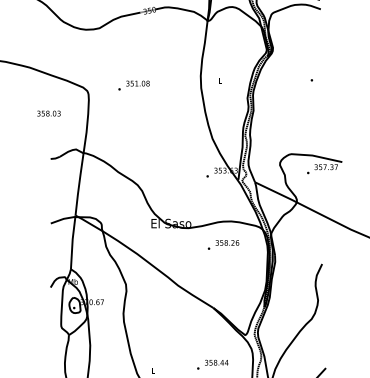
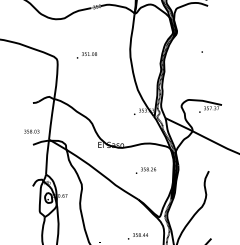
text: (48, 113) -> (31, 131), moved
text: (222, 244) -> (145, 170), moved

